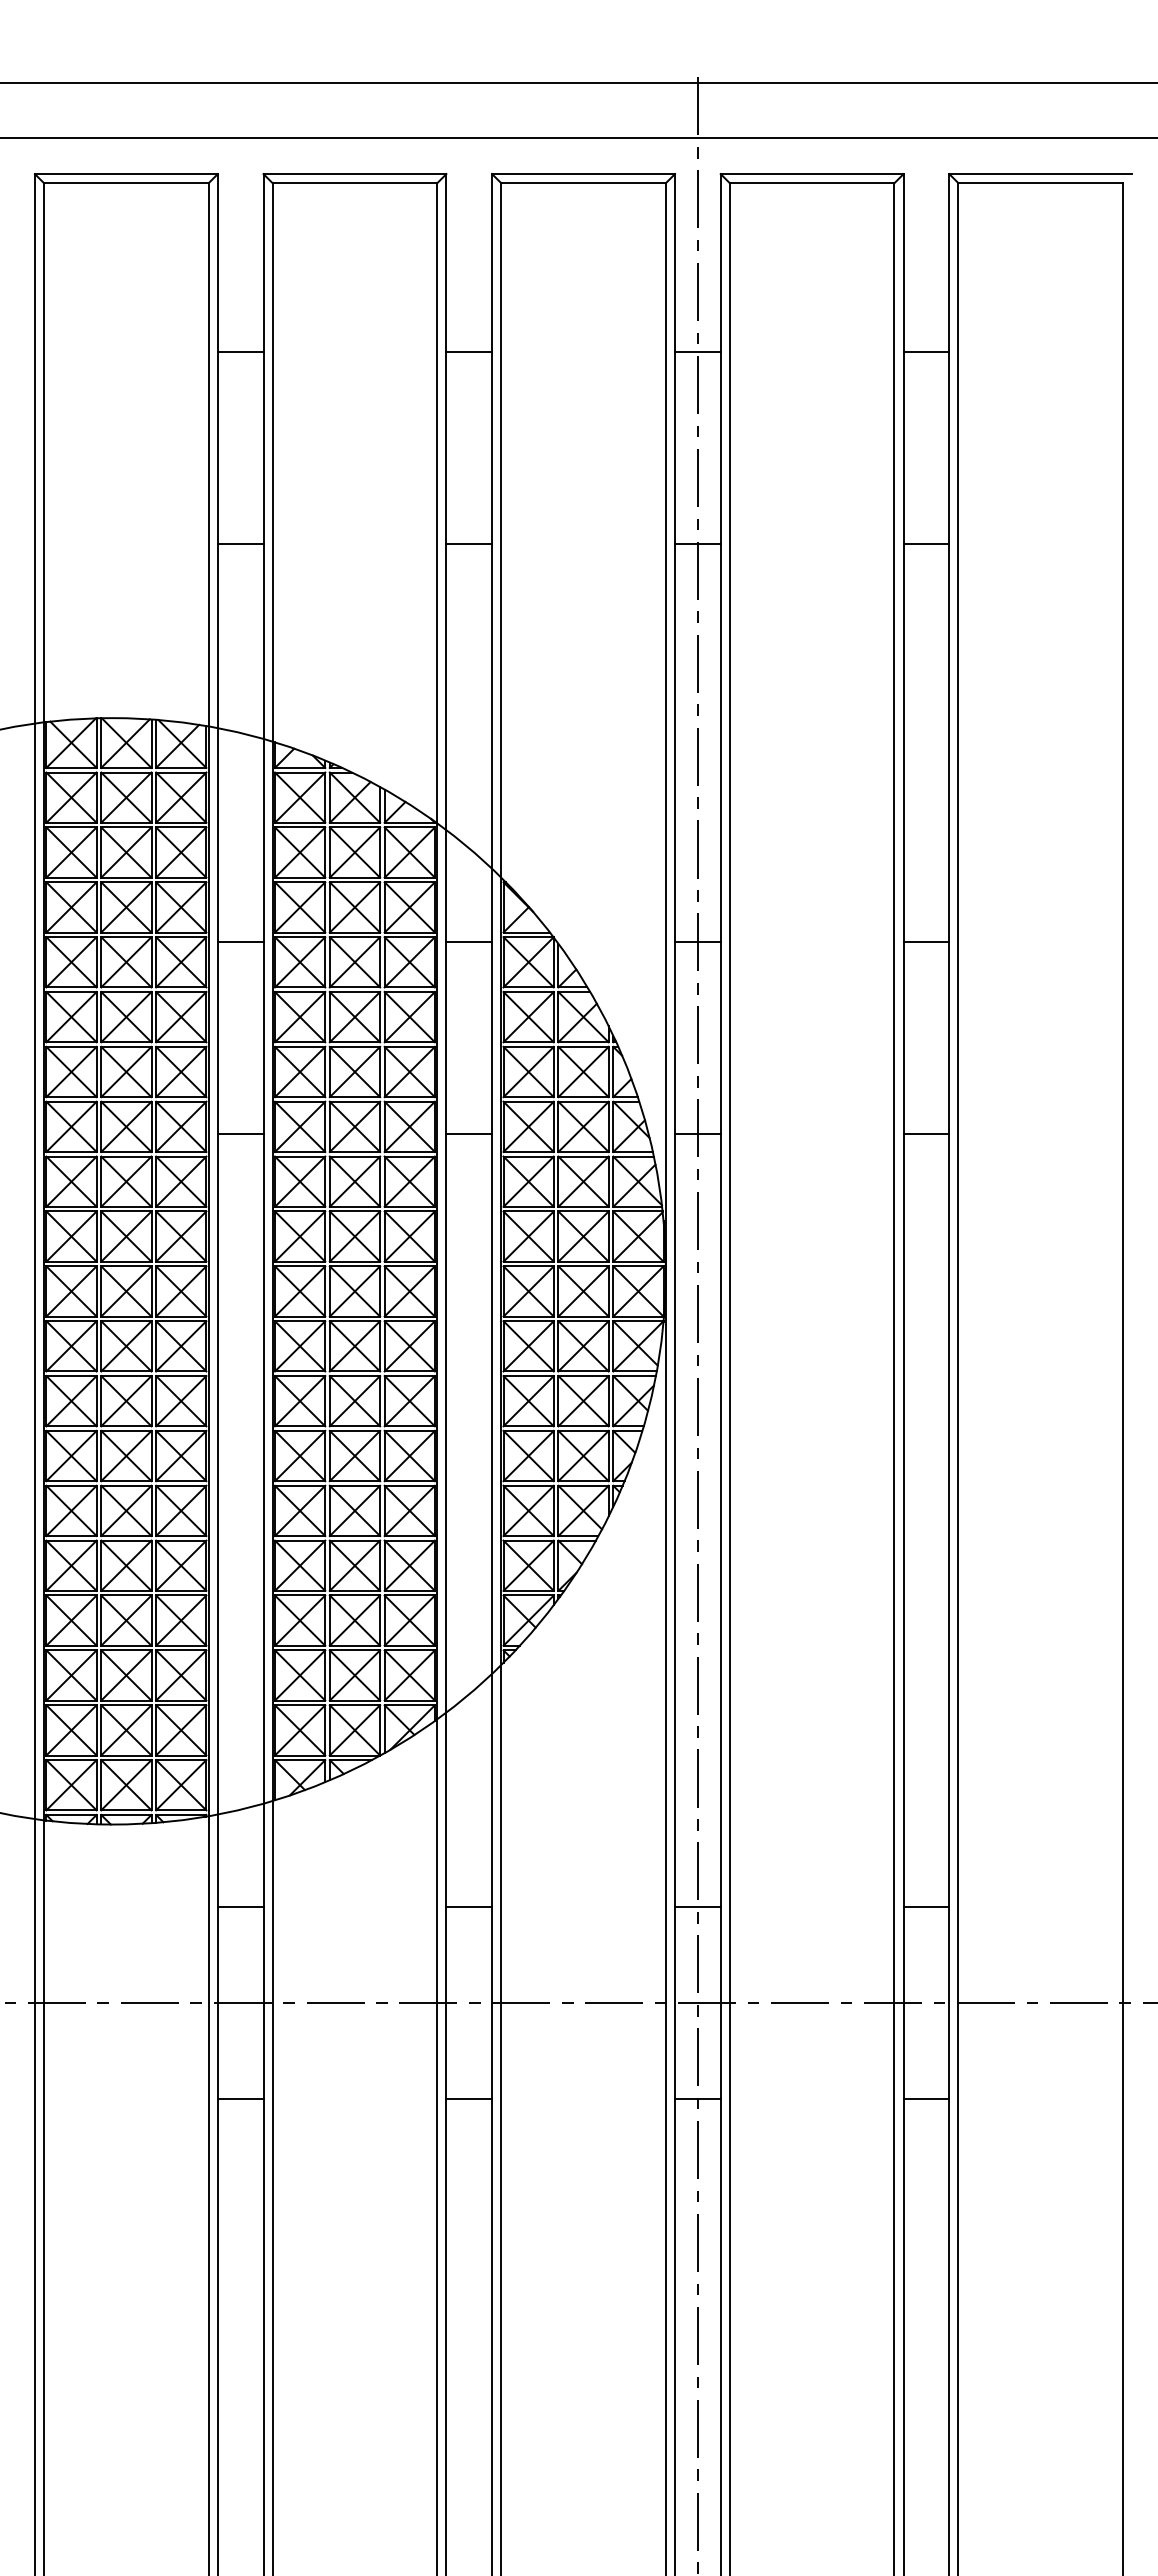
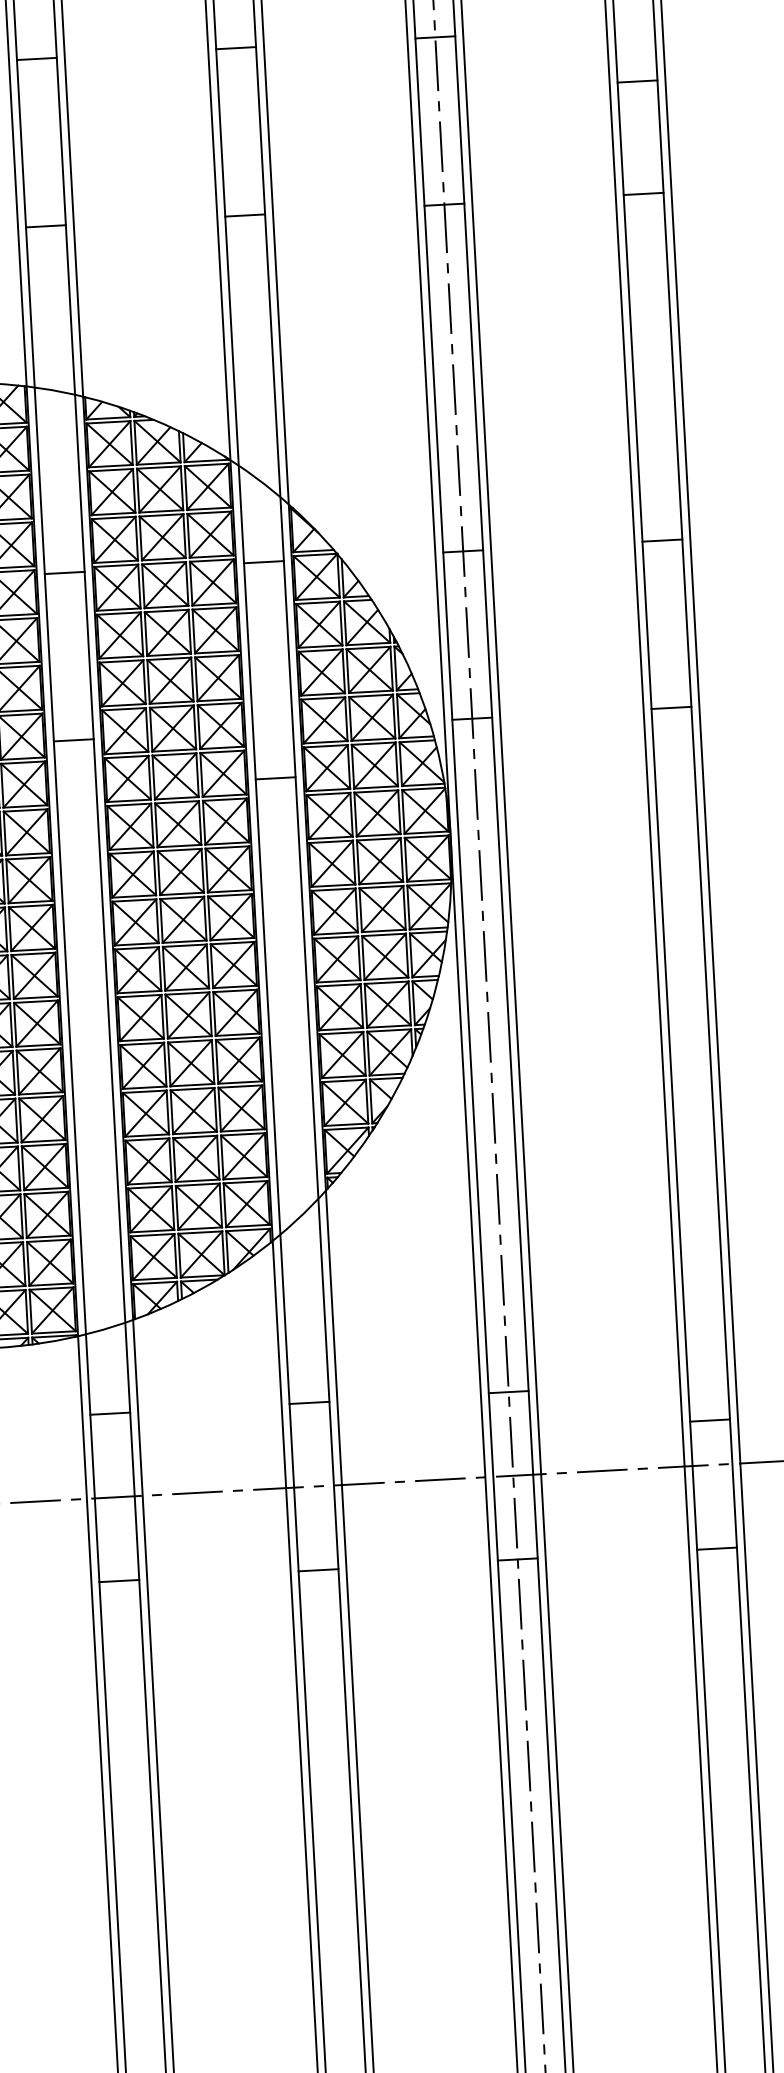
line: (926, 352) -> (637, 81), moved
line: (469, 1134) -> (275, 778), moved
line: (926, 1906) -> (710, 1420), moved

